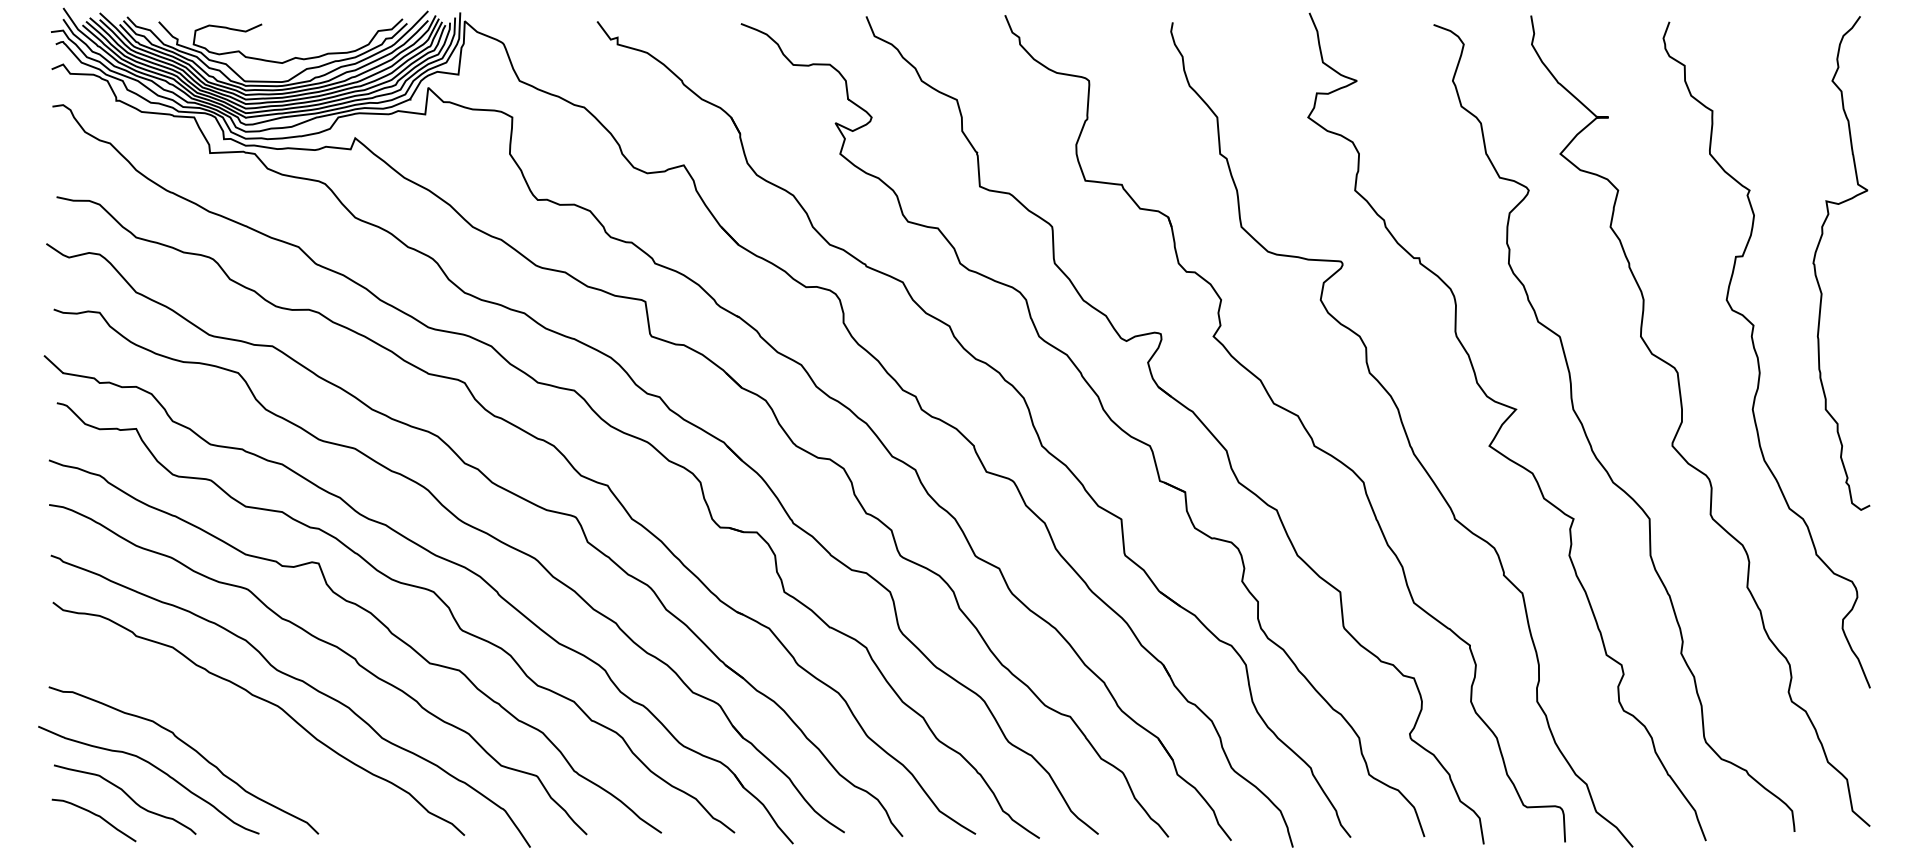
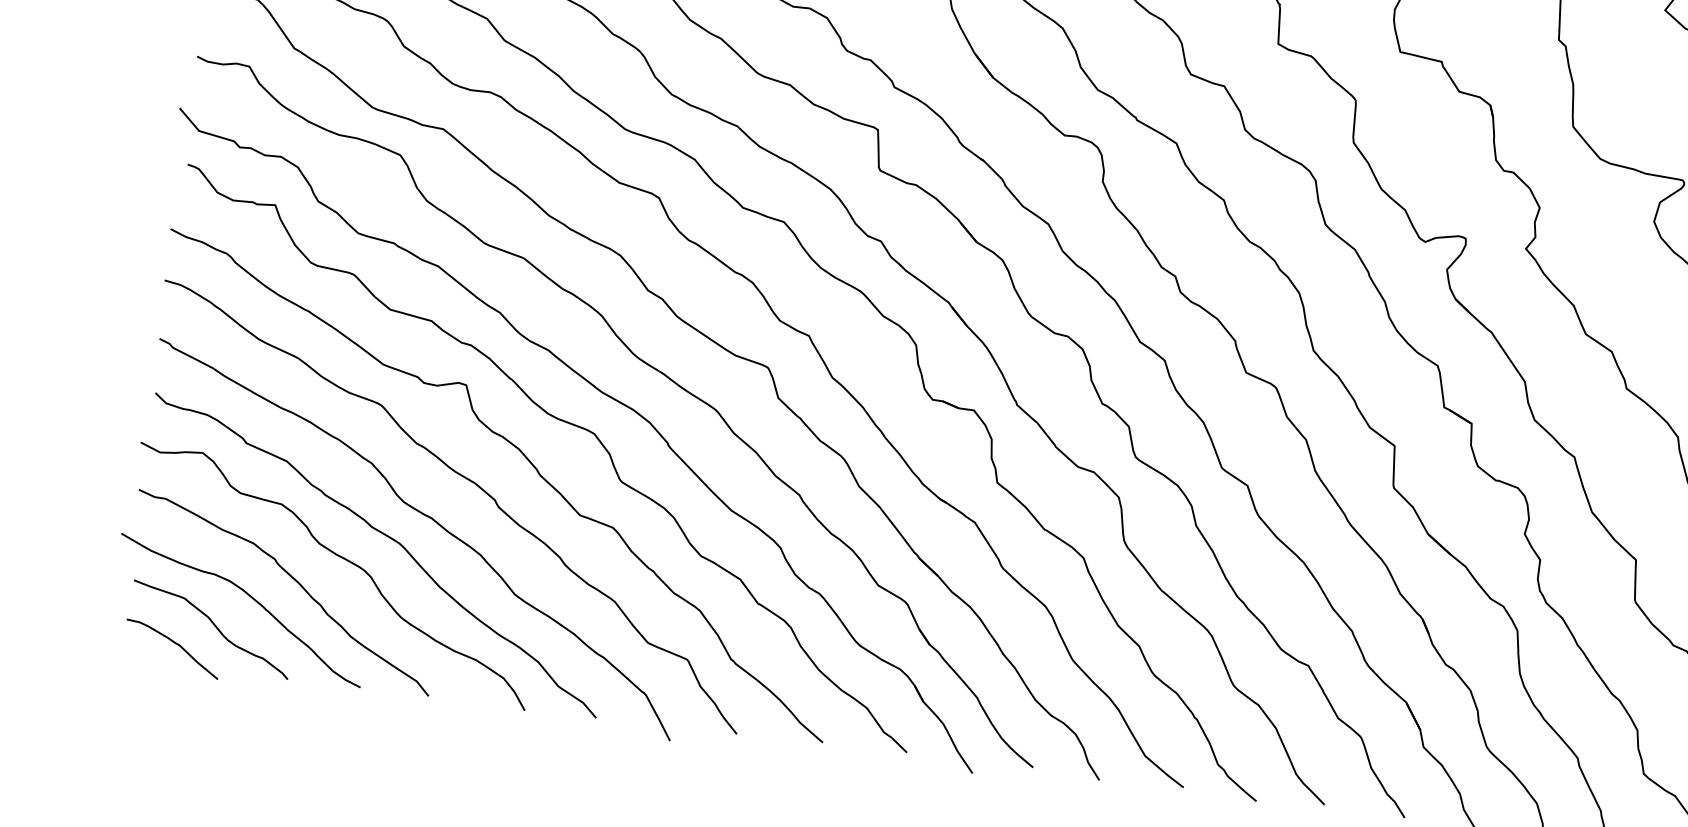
curve: (230, 725) -> (342, 559), added

